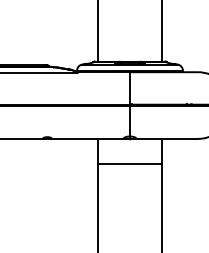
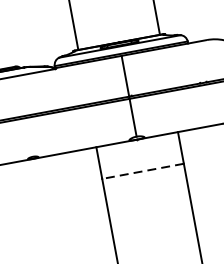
line: (129, 164) -> (142, 171), solid -> dashed

